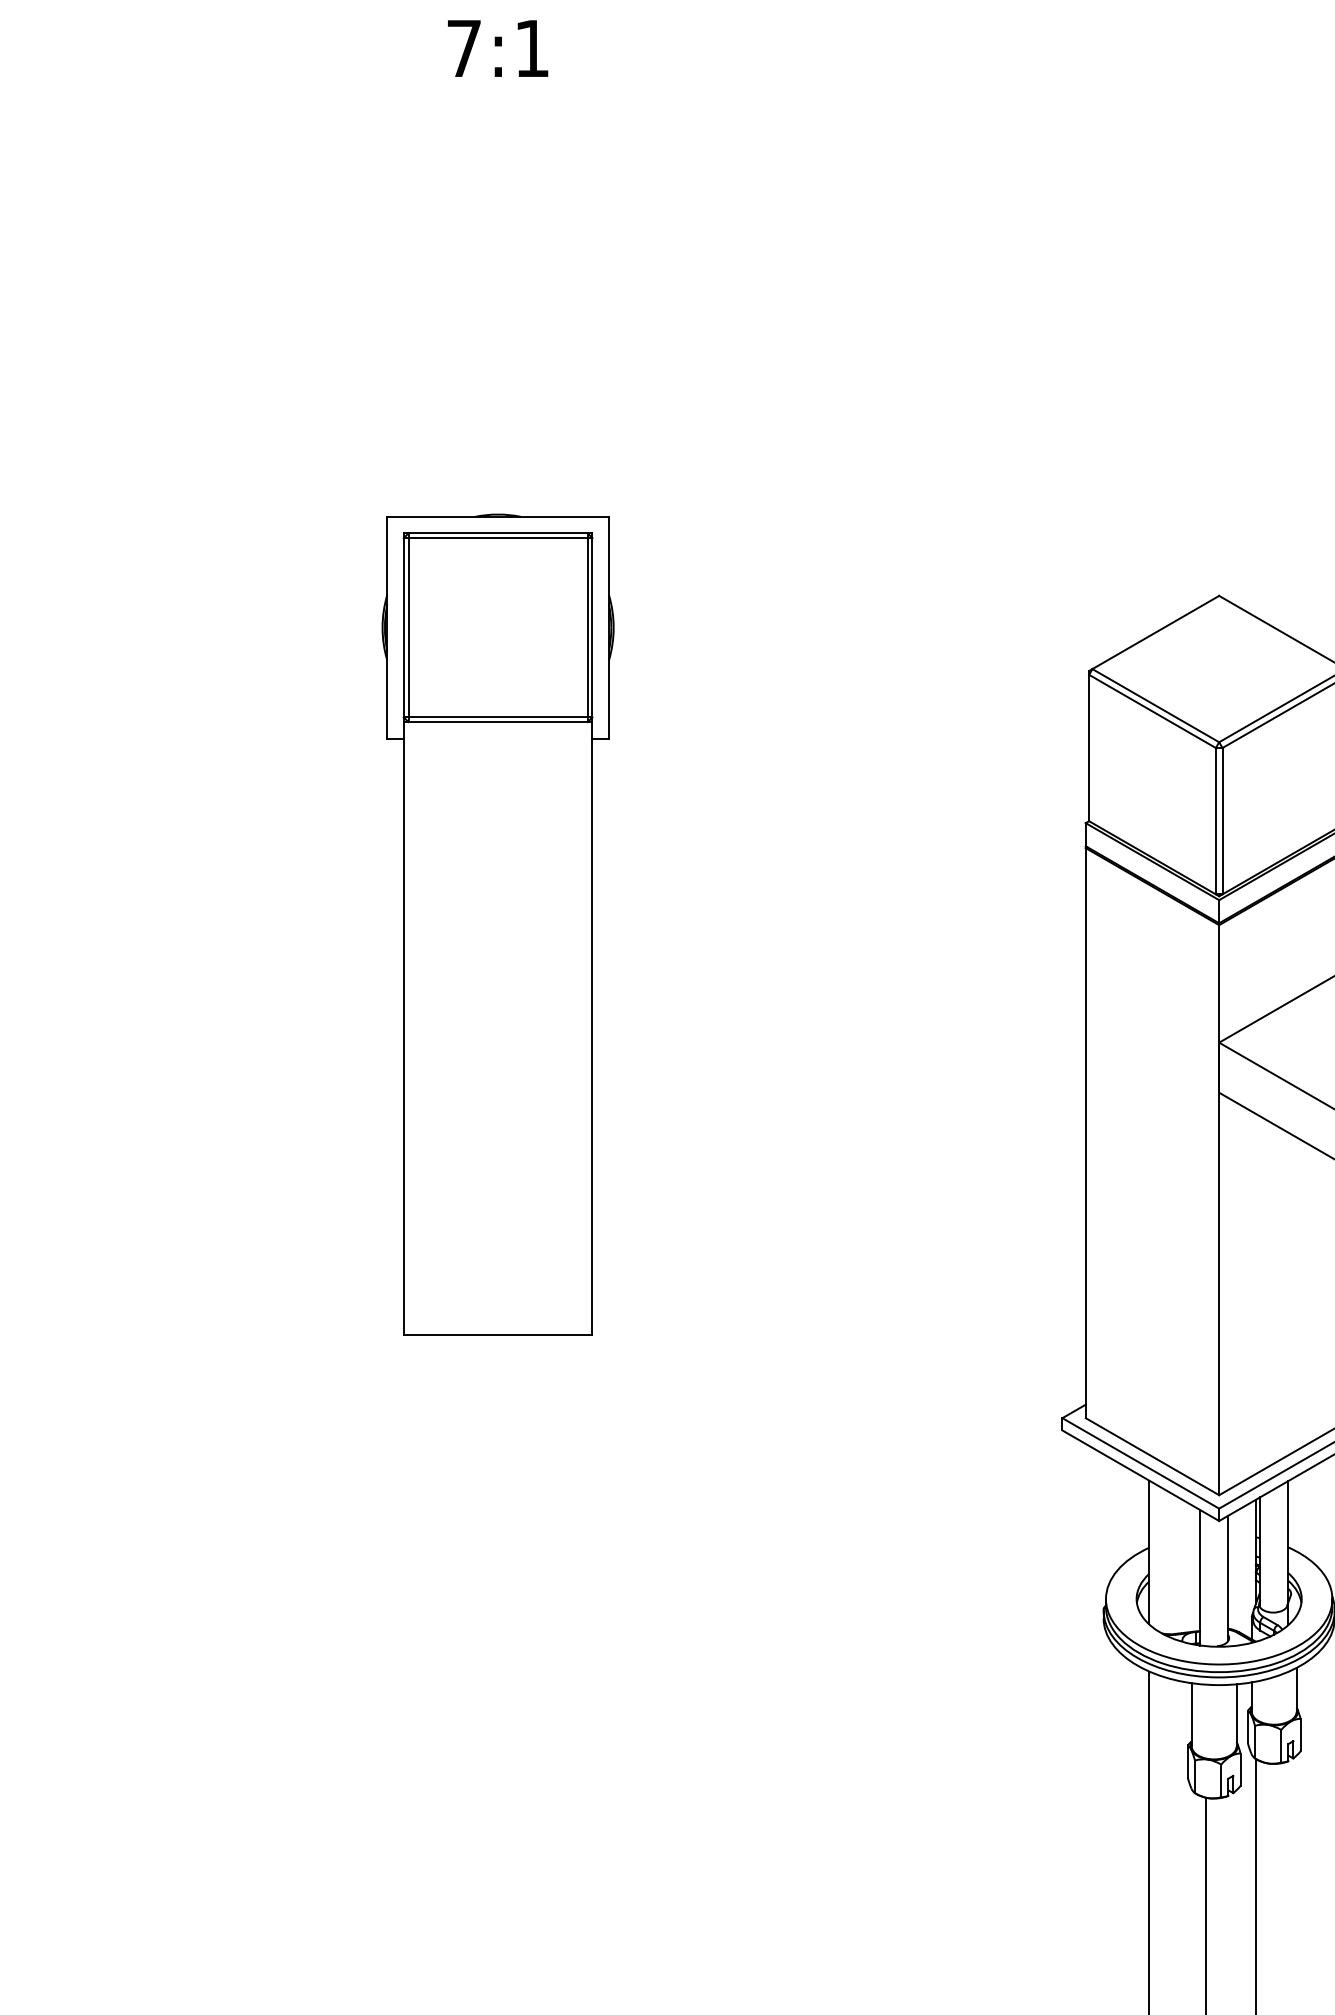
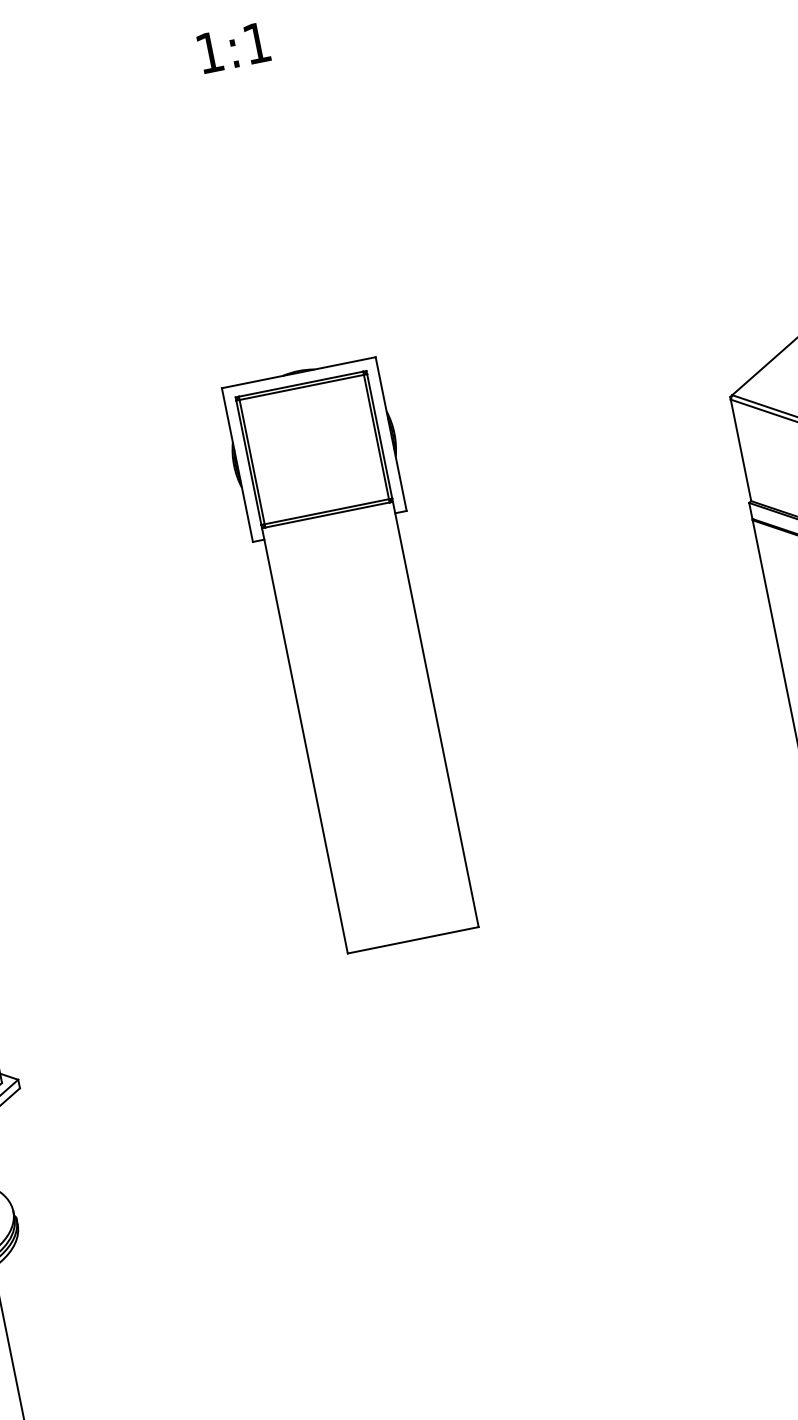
text: (464, 48) -> (209, 52), 7:1 -> 1:1

